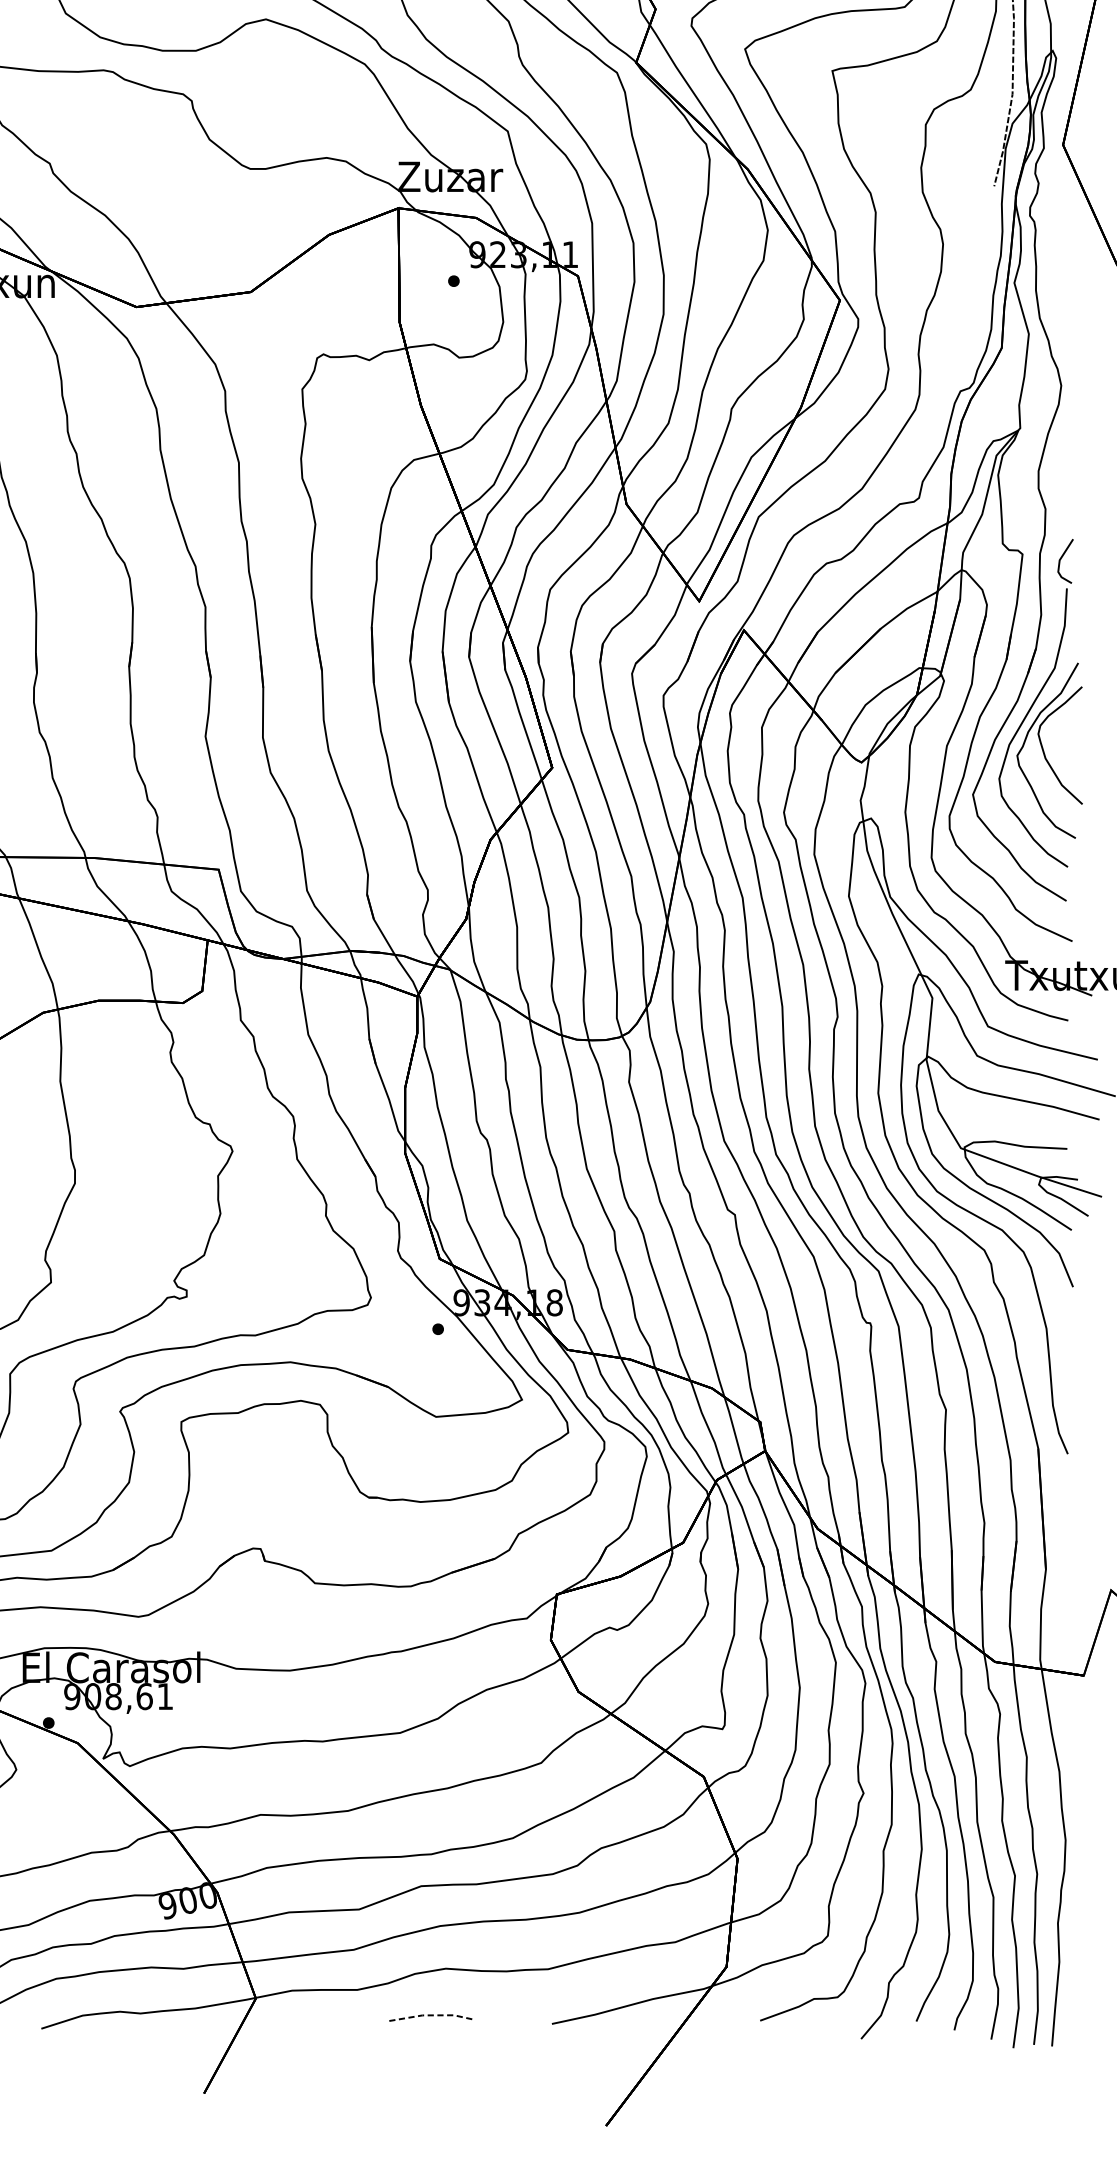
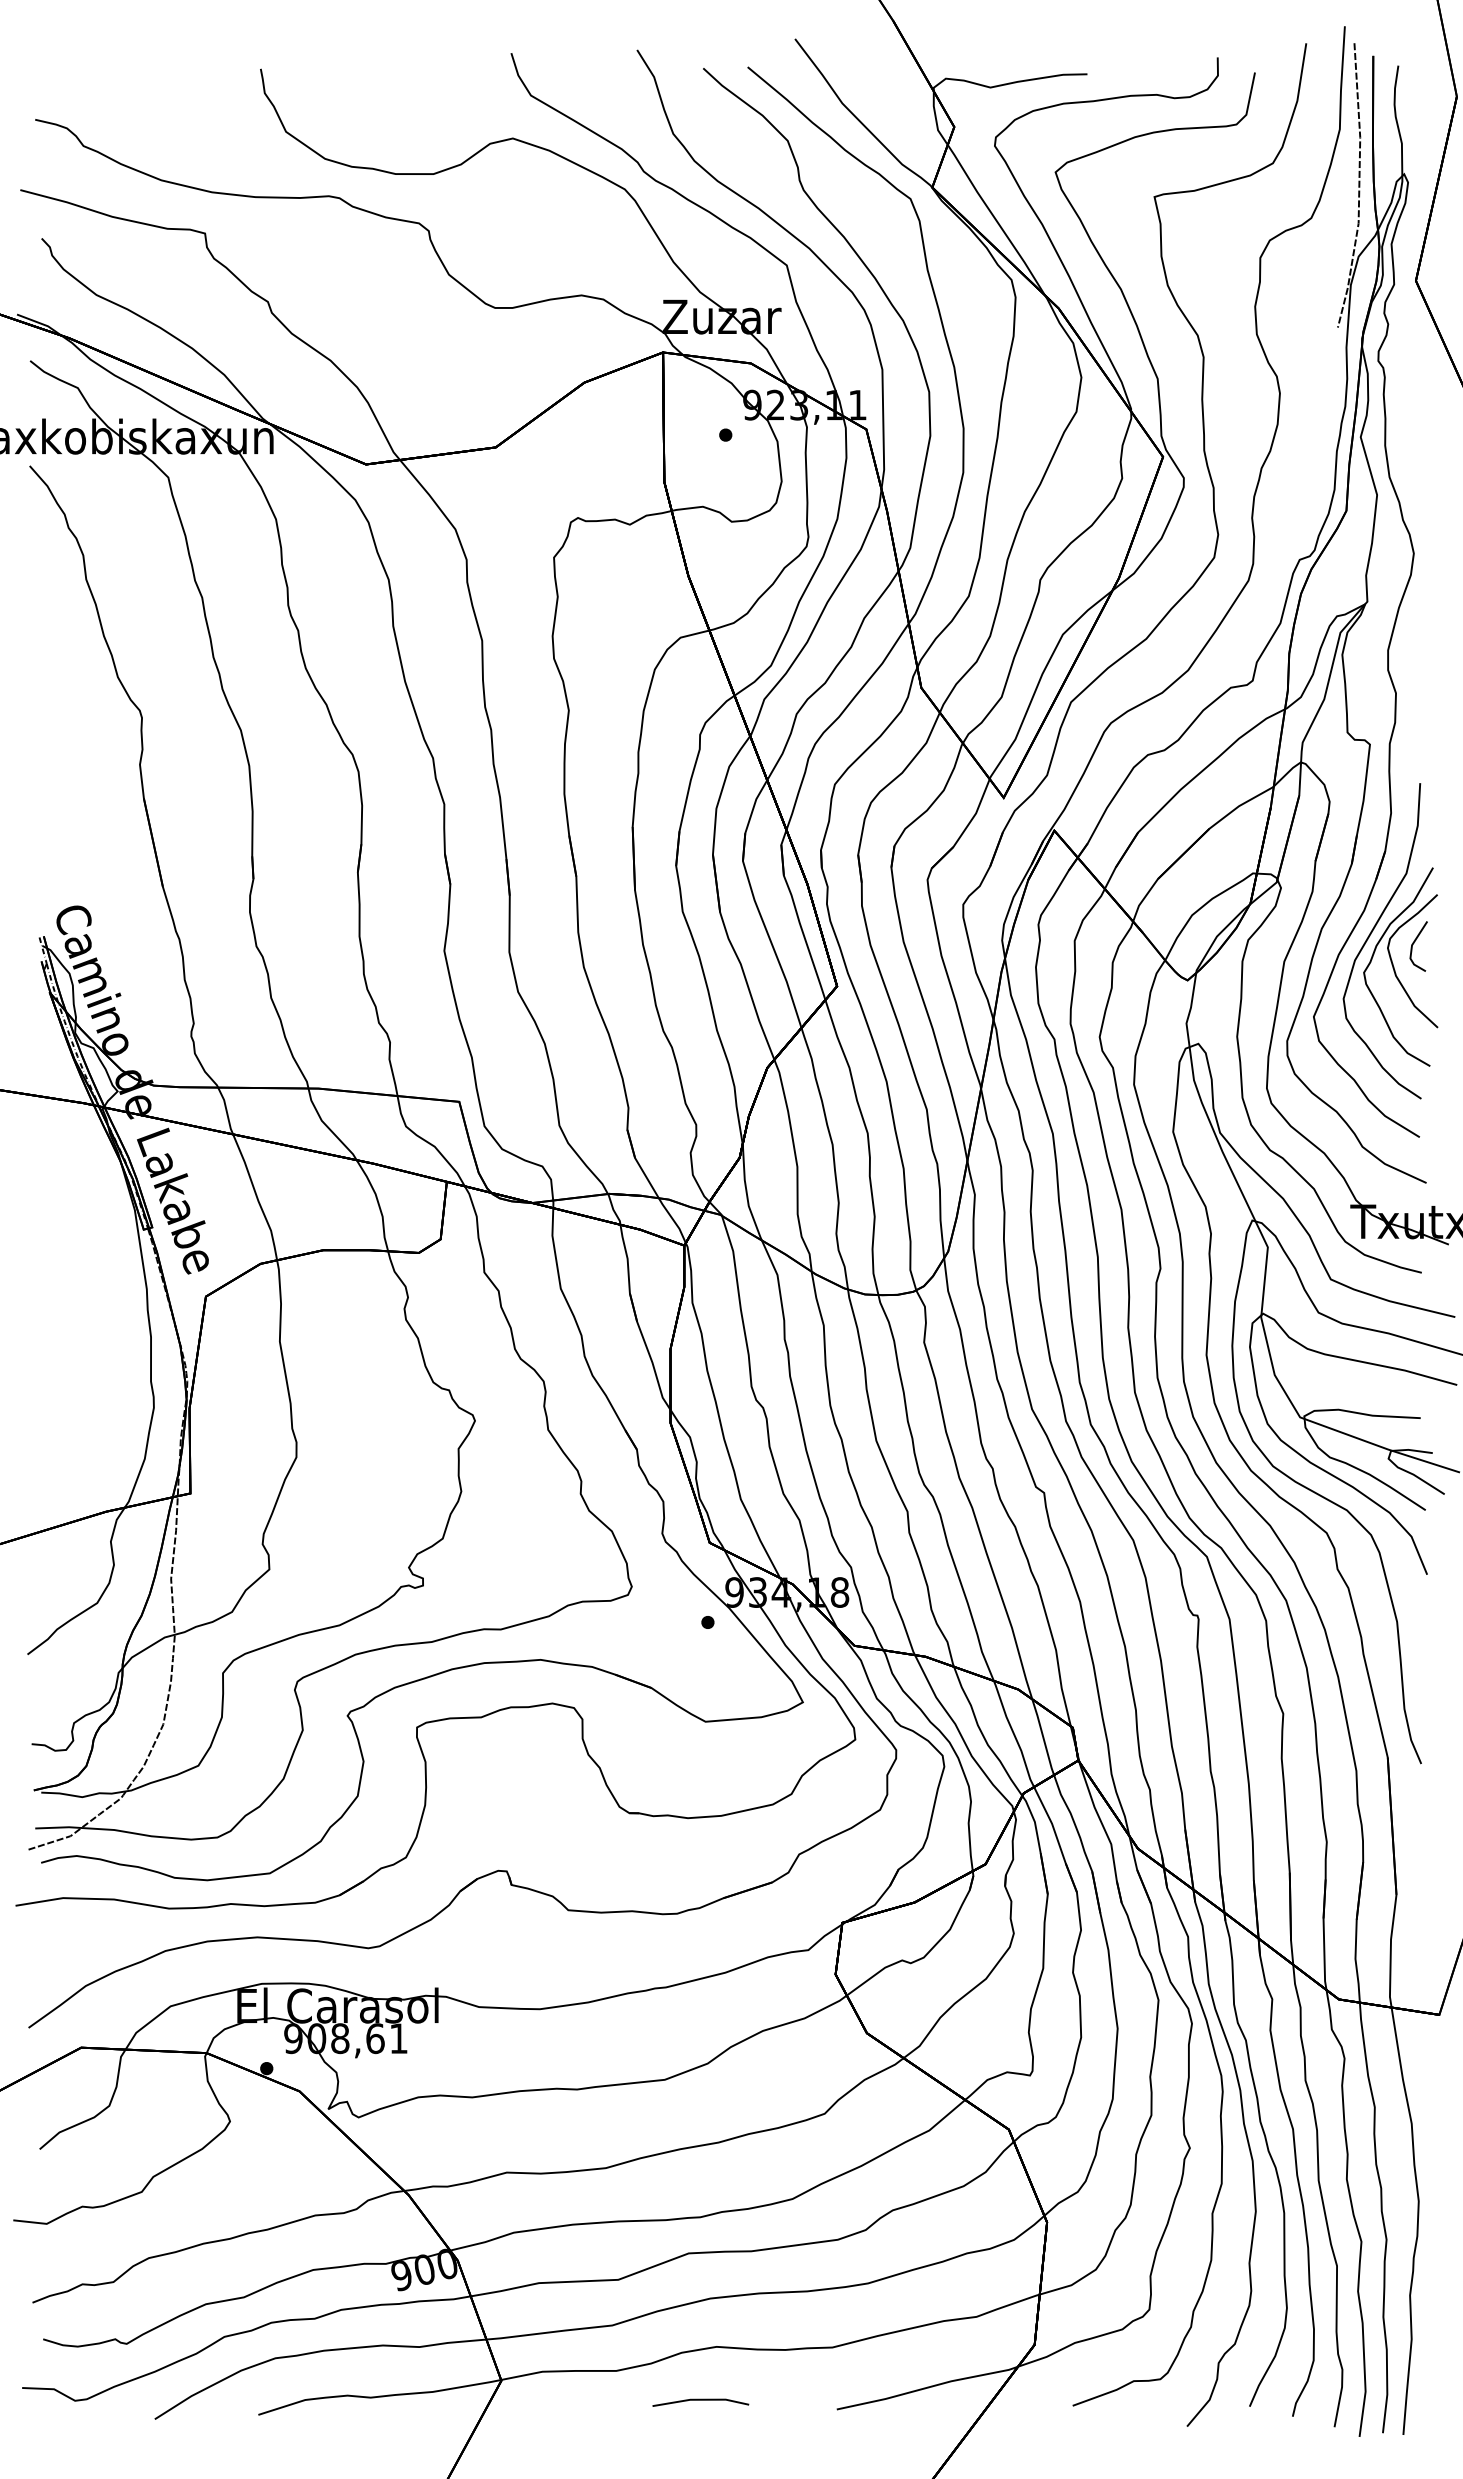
line: (1061, 558) -> (1414, 943), moved
line: (432, 2015) -> (701, 2399), dashed -> solid

